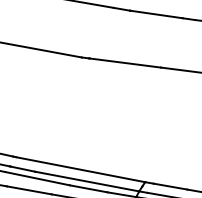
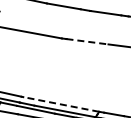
line: (125, 62) -> (87, 41), solid -> dashed
line: (81, 169) -> (61, 104), solid -> dashed

